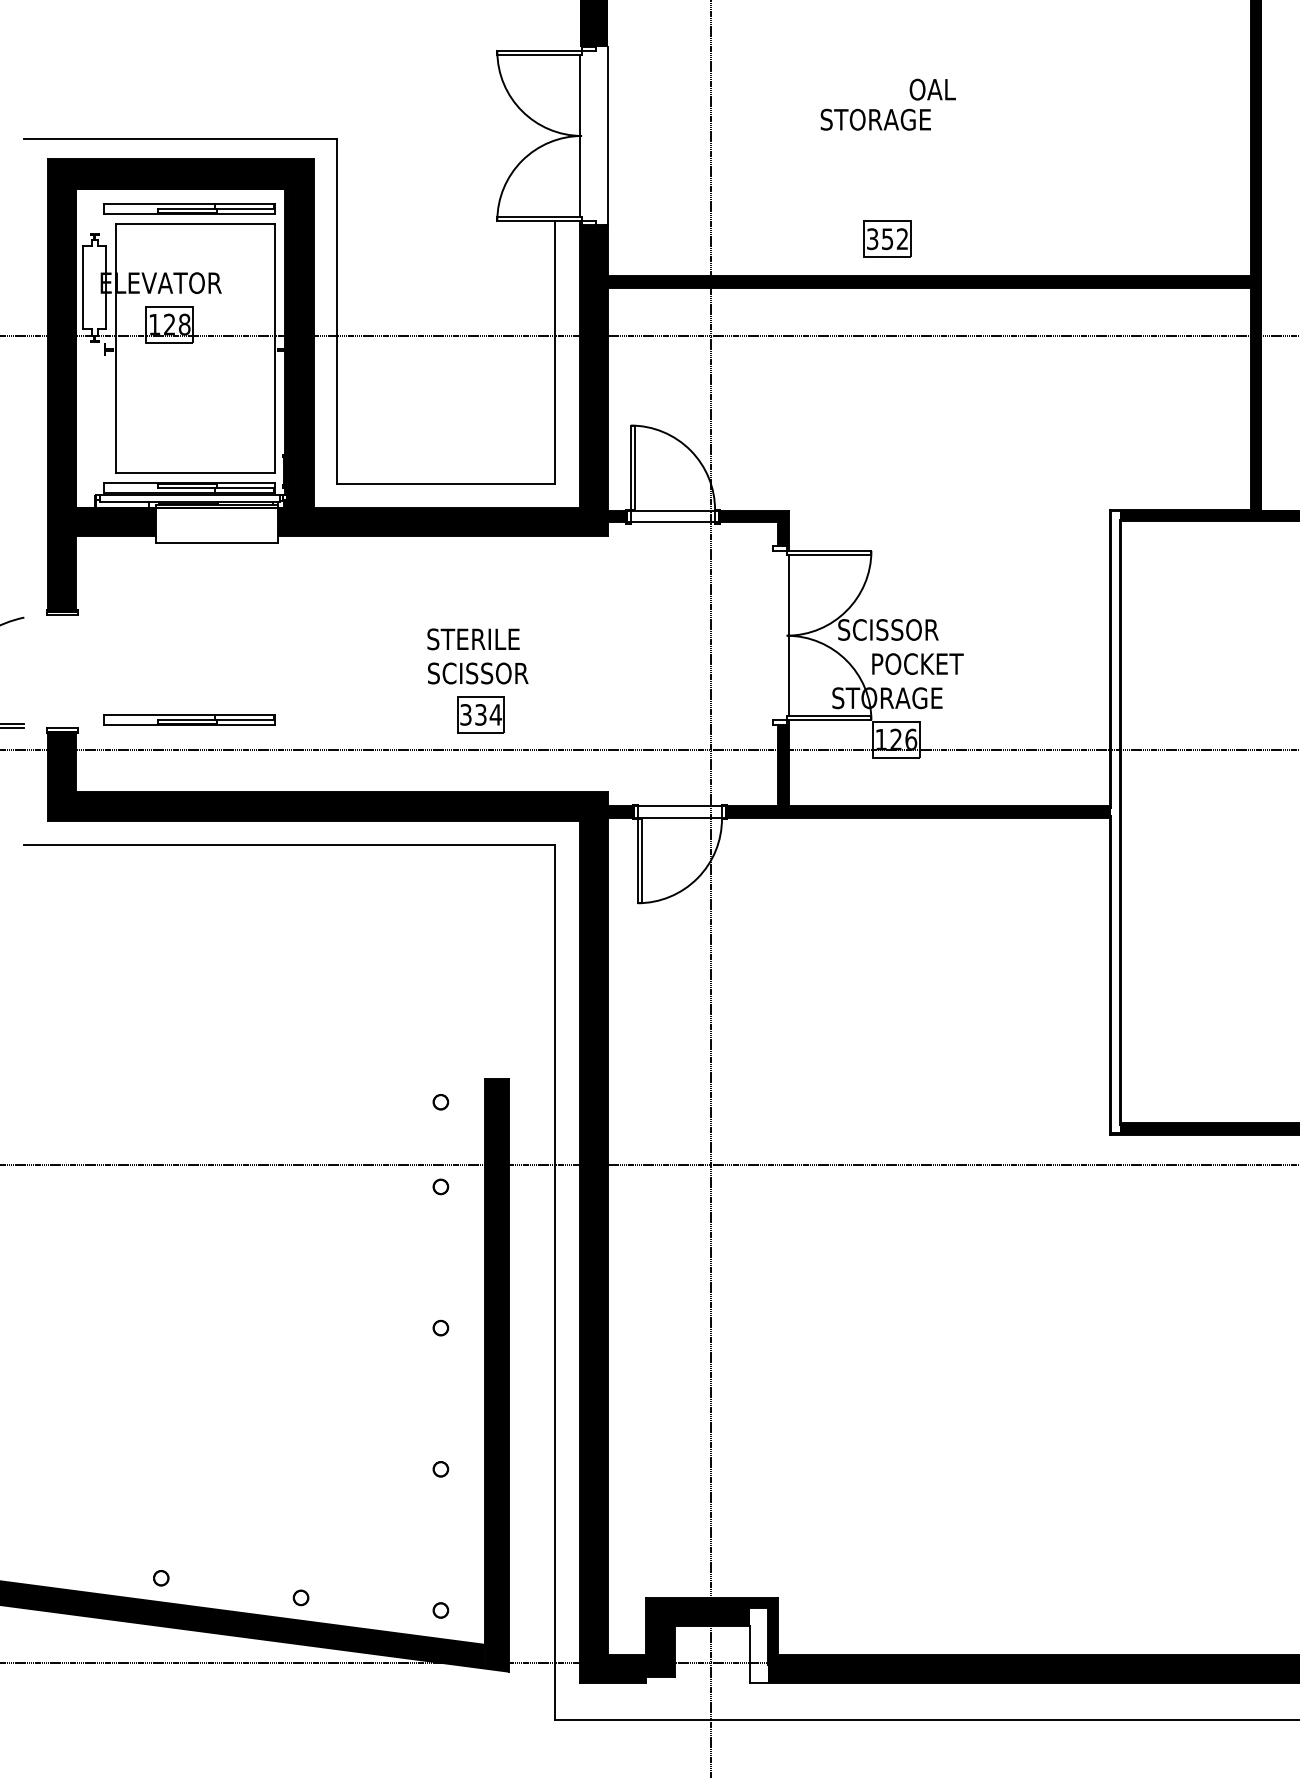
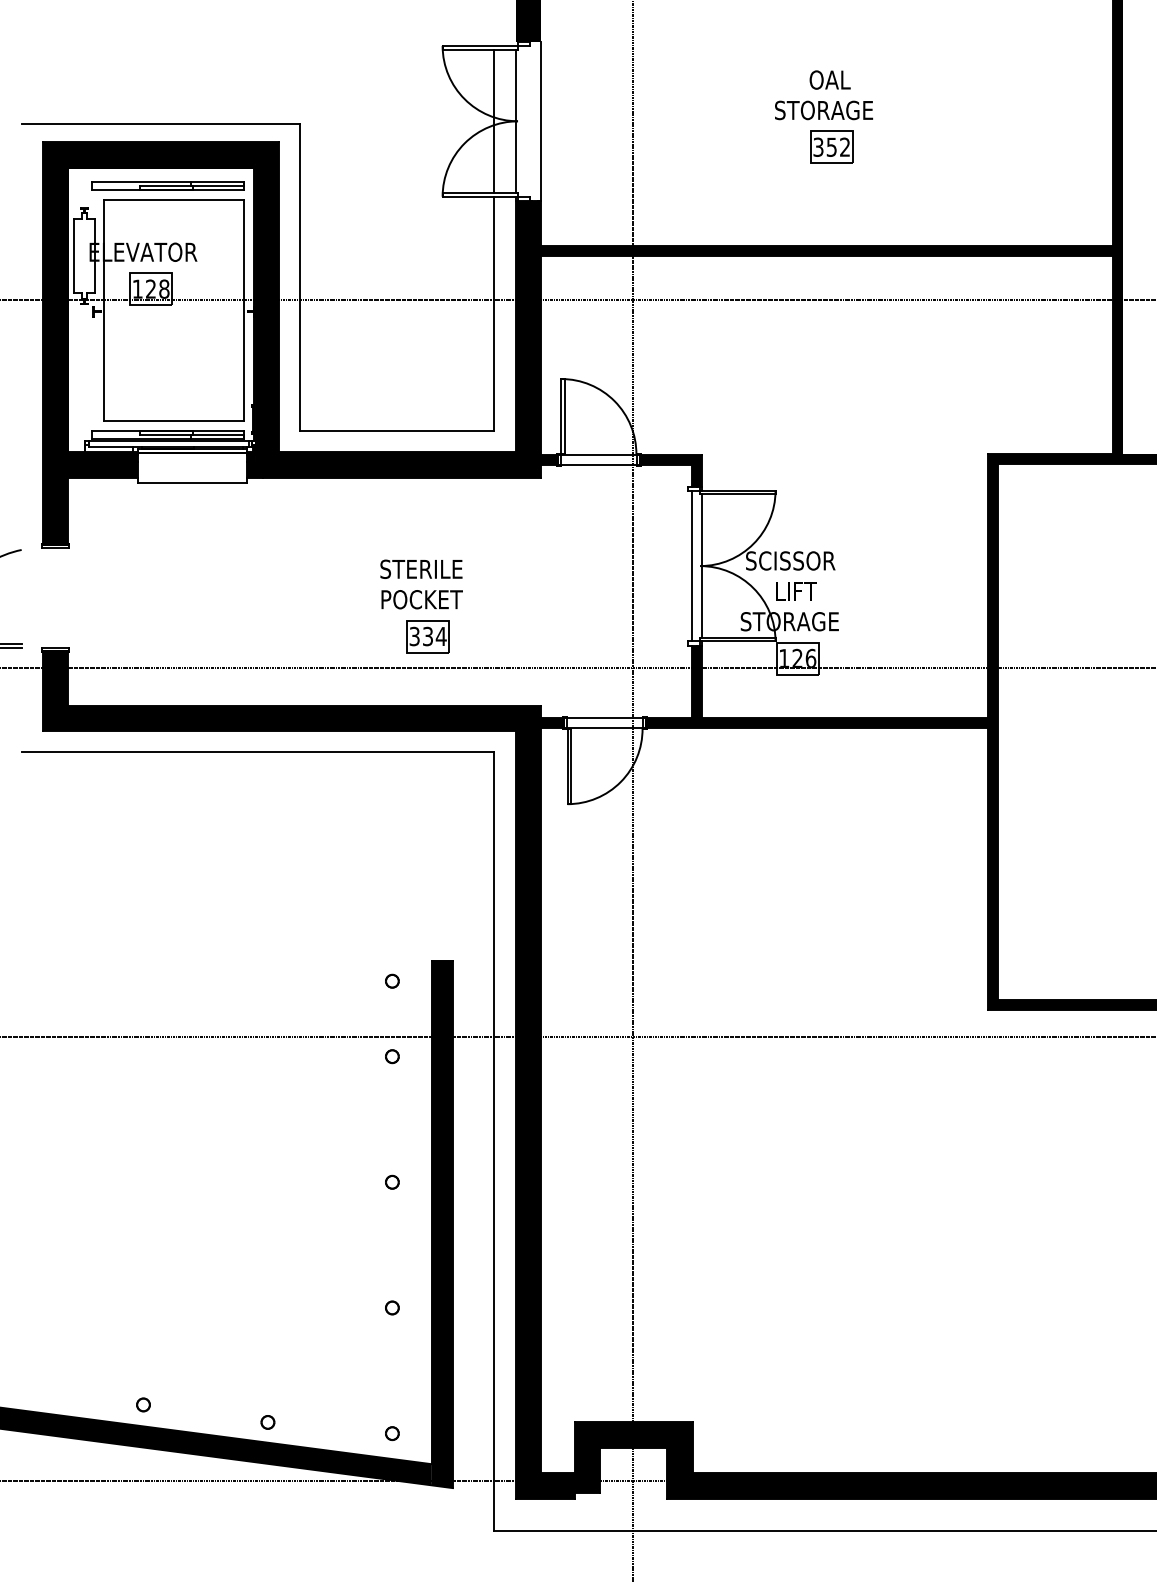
text: (875, 119) -> (823, 110), moved
line: (555, 135) -> (494, 120), added
part: (887, 238) -> (831, 146), moved
line: (777, 635) -> (691, 565), added
text: (917, 663) -> (816, 590), POCKET -> LIFT
text: (478, 673) -> (425, 599), SCISSOR -> POCKET
part: (189, 719) -> (168, 640), removed
fill: (1115, 822) -> (992, 732), added
fill: (758, 1645) -> (675, 1464), added

